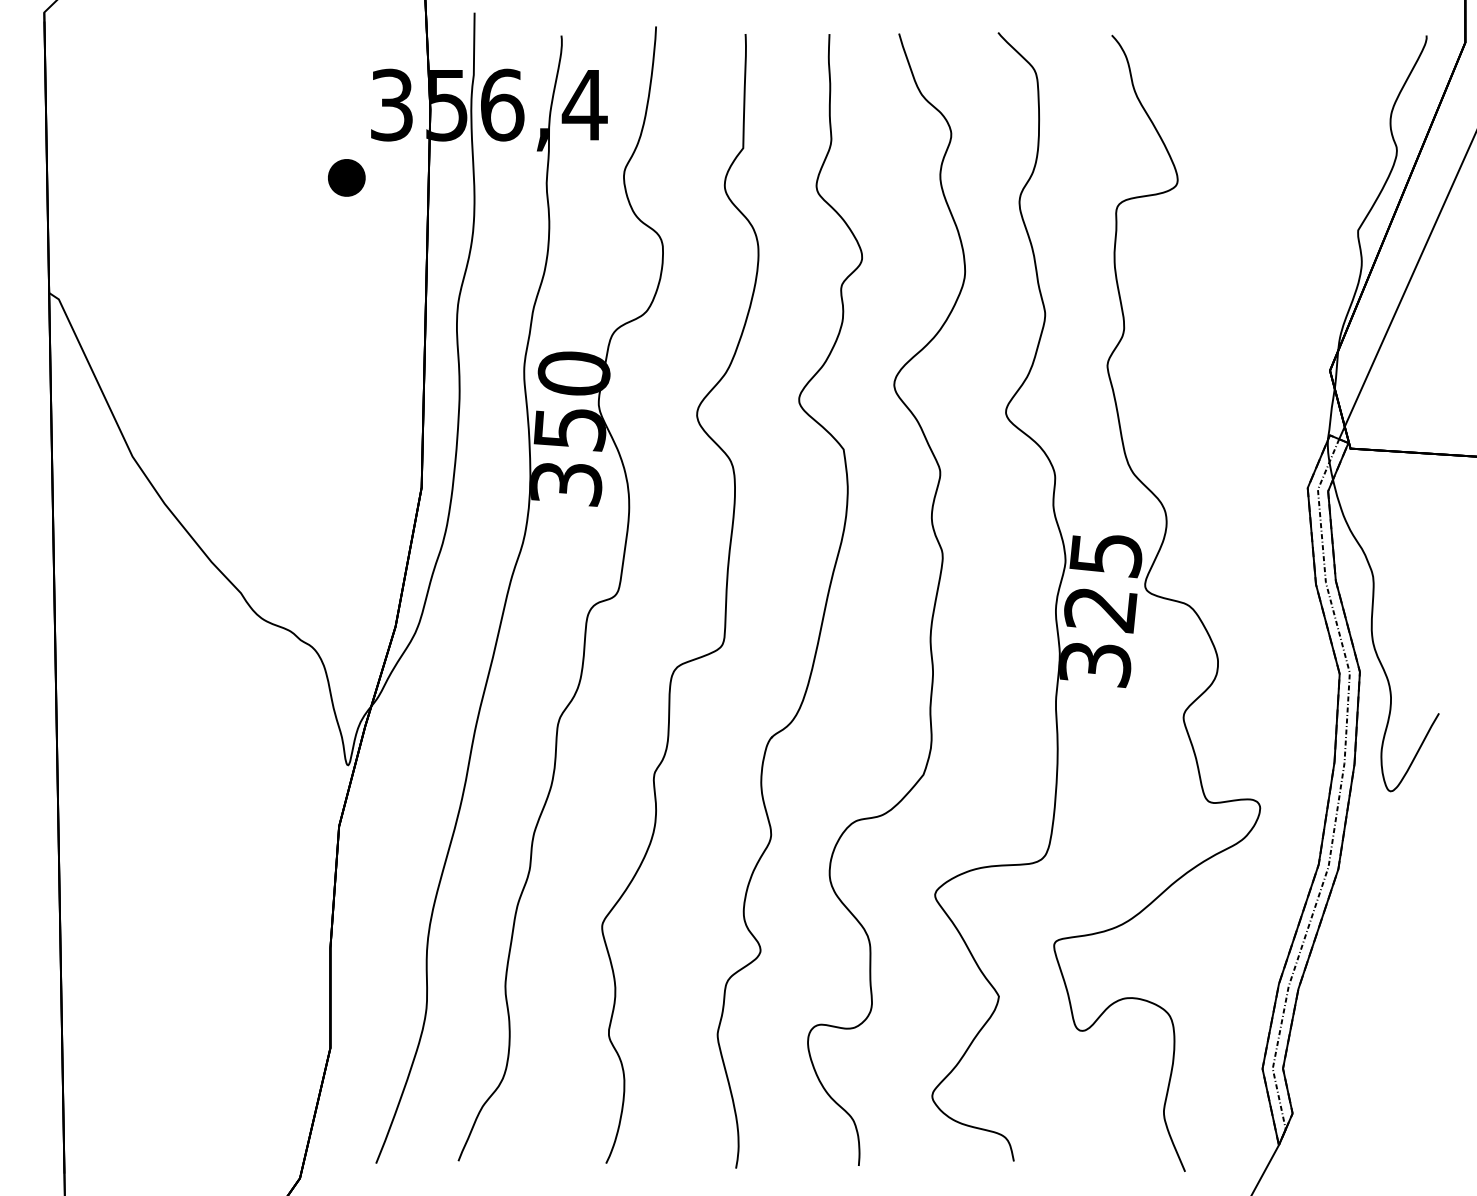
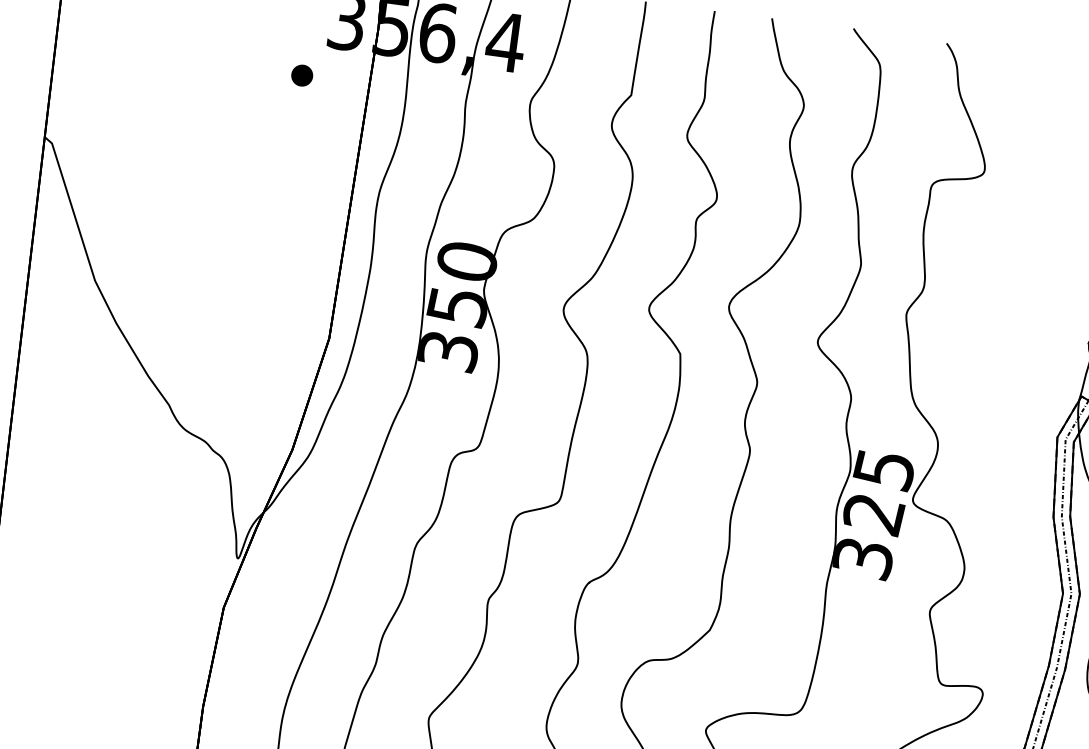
part: (346, 177) -> (301, 75), size x0.7

